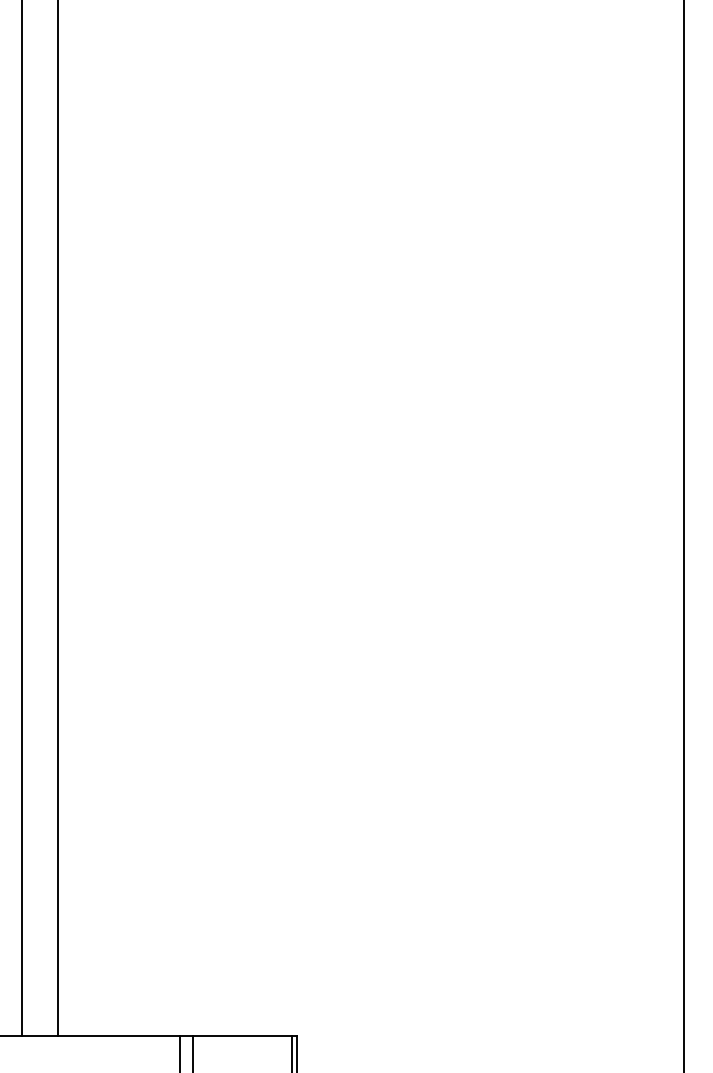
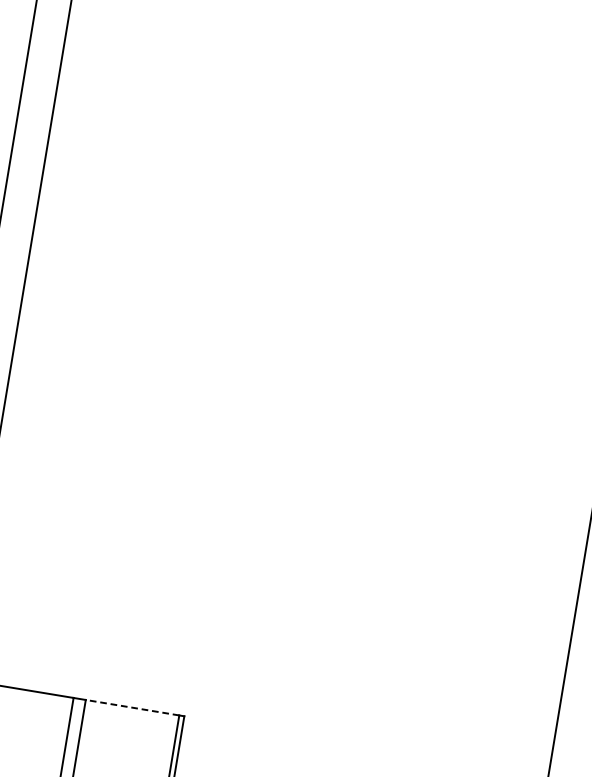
line: (242, 1035) -> (132, 707), solid -> dashed

